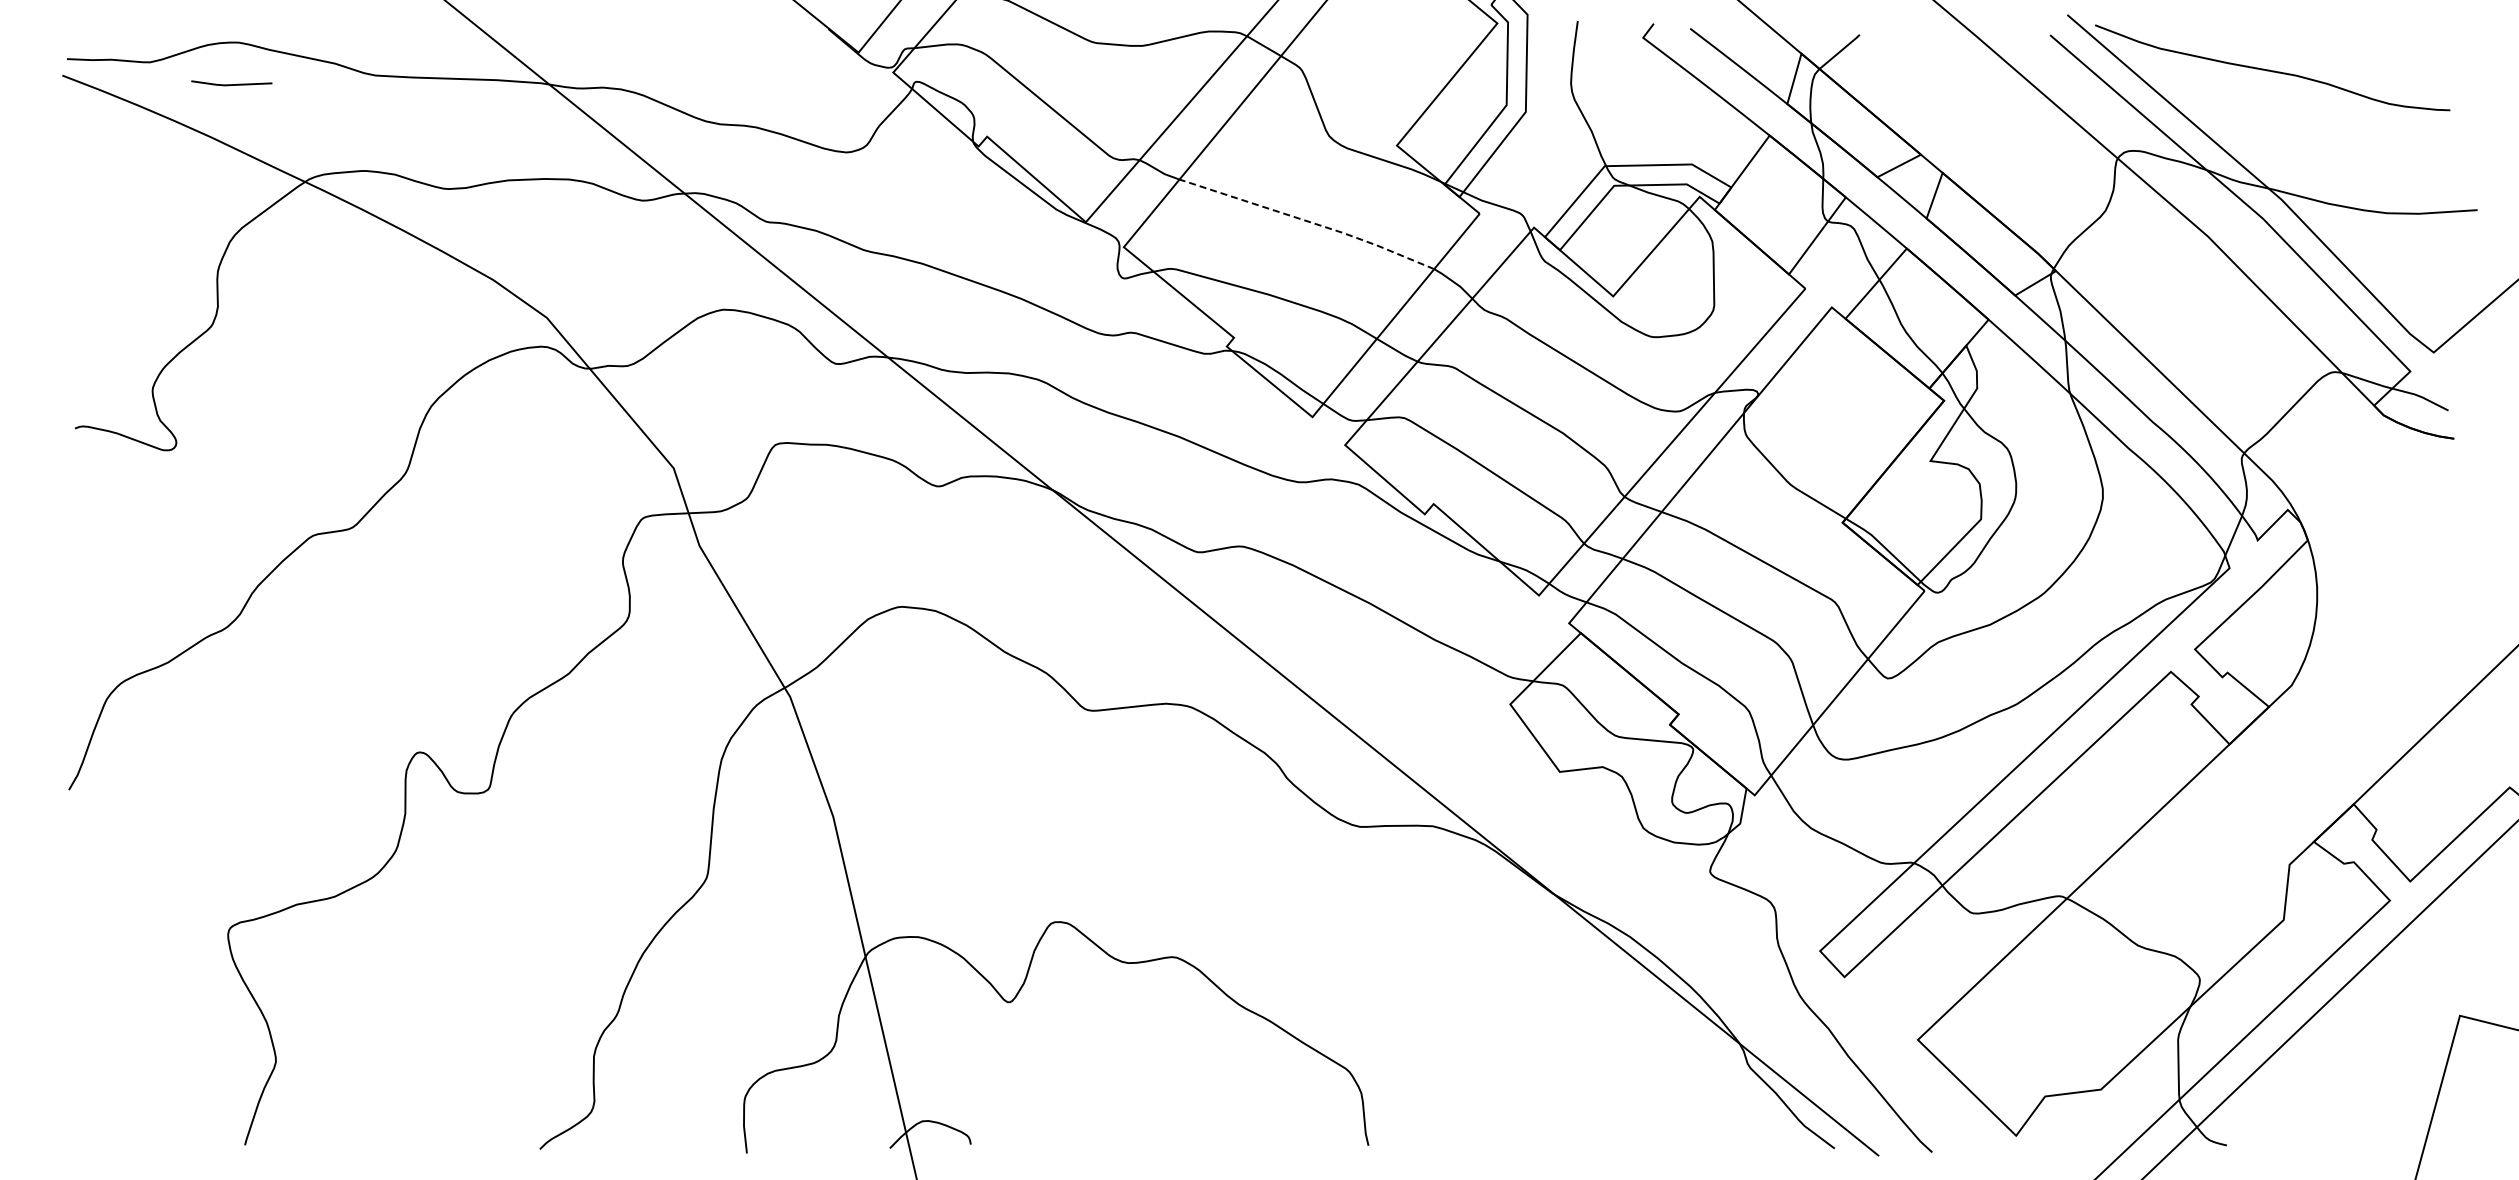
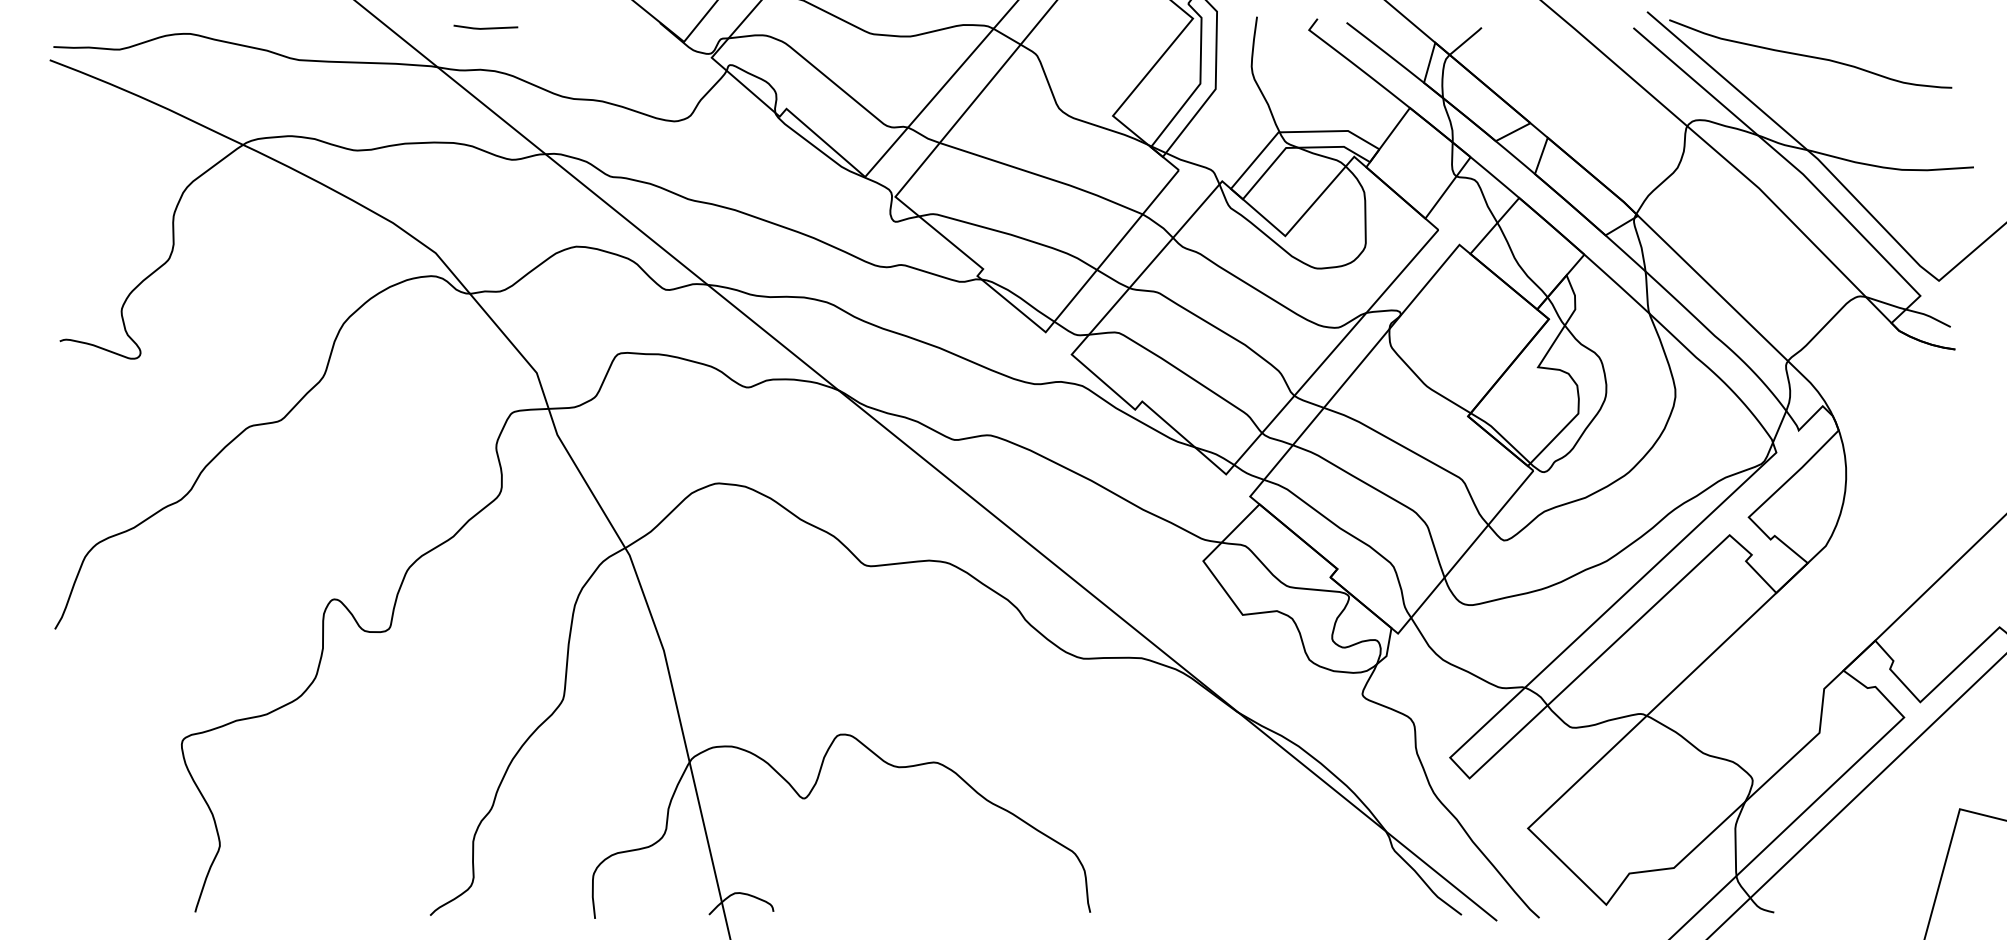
line: (231, 84) -> (485, 28), moved
line: (1309, 221) -> (1043, 176), dashed -> solid

